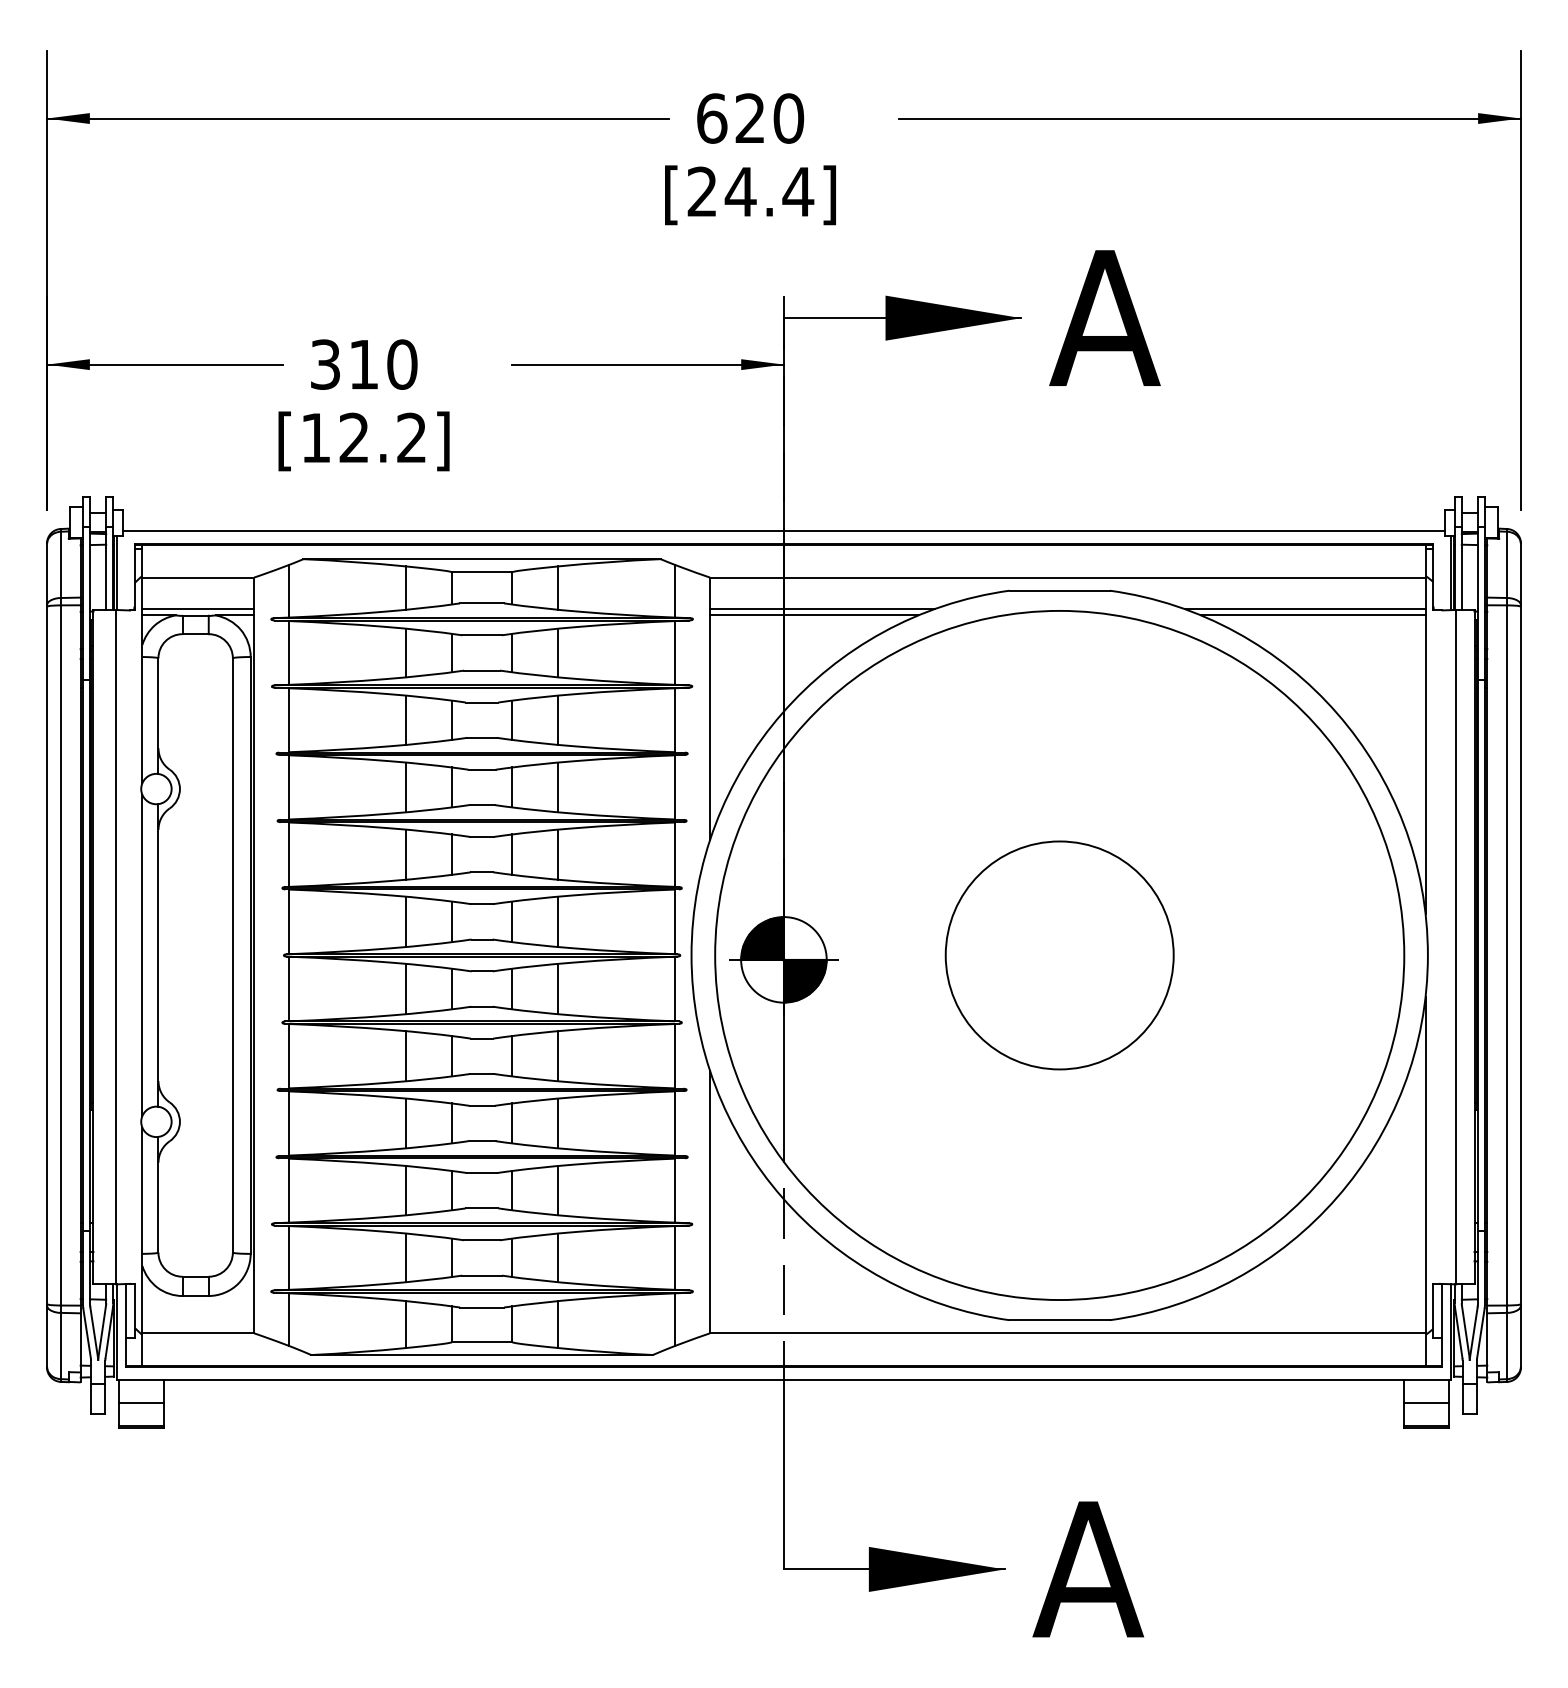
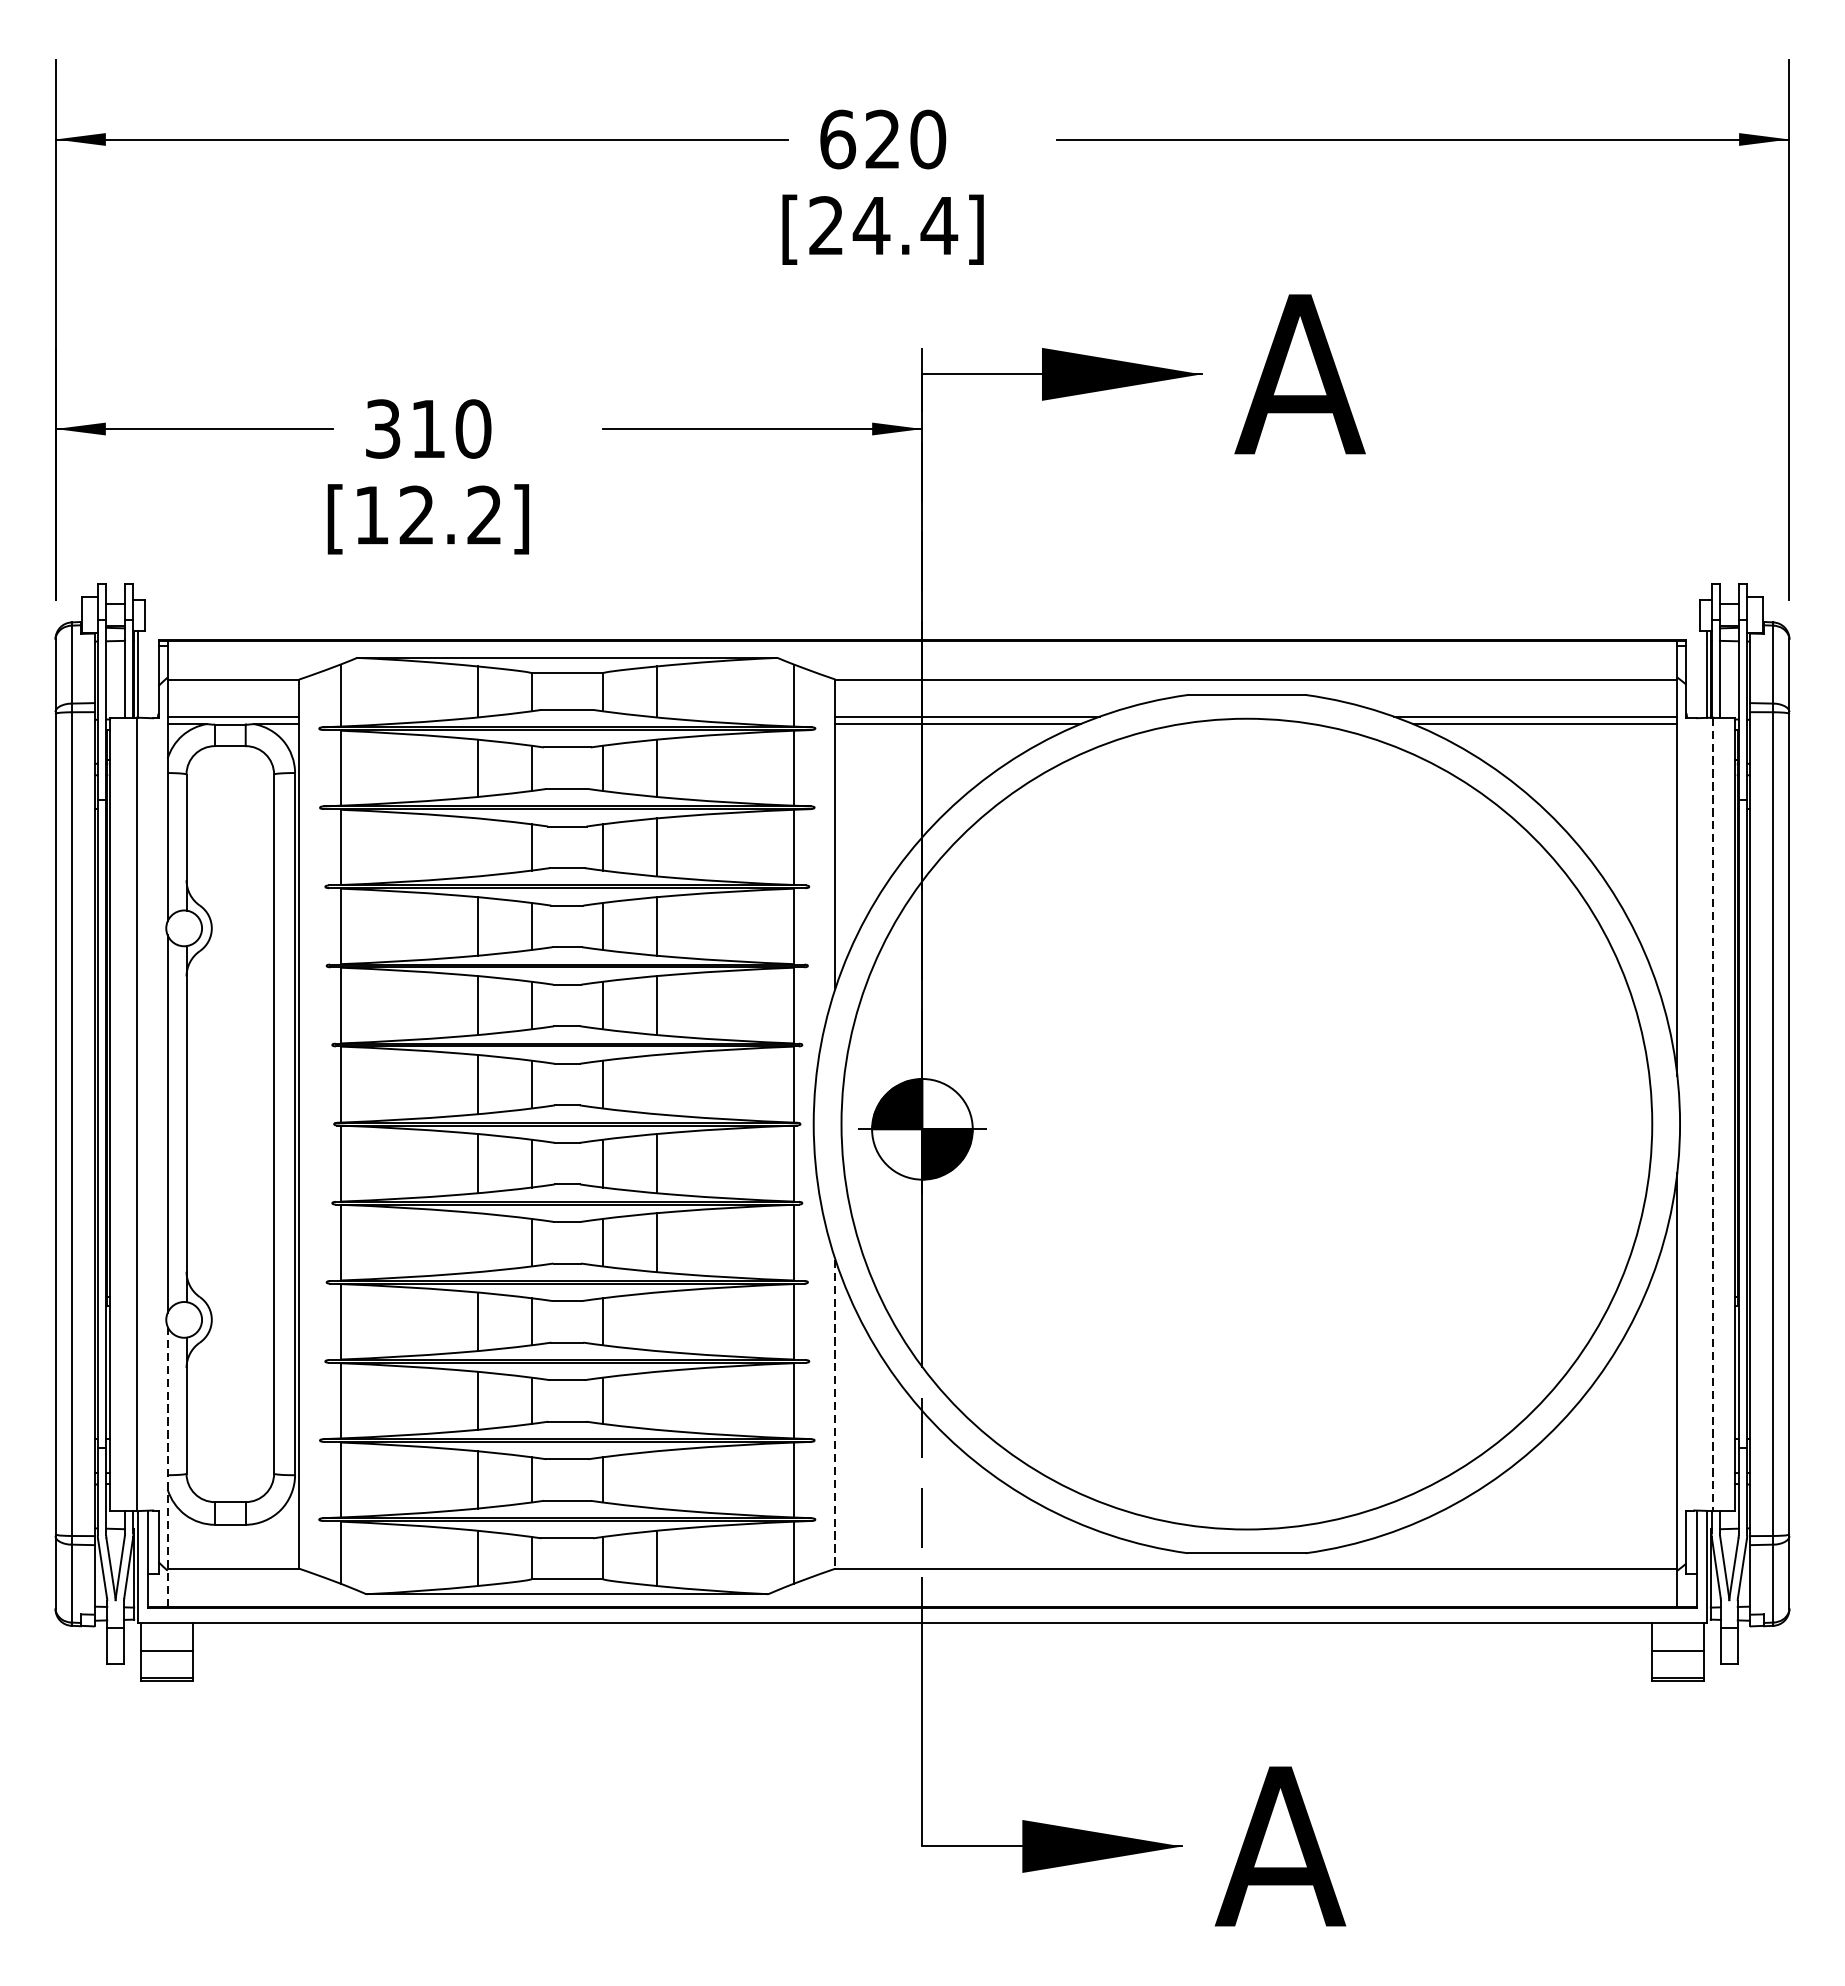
line: (783, 531) -> (921, 625), removed
line: (406, 719) -> (478, 846), removed
line: (558, 921) -> (657, 1084), removed
line: (1456, 947) -> (1713, 1114), solid -> dashed
circle: (1059, 955) -> (1246, 1124), removed
line: (406, 1056) -> (478, 1243), removed
line: (558, 1123) -> (657, 1321), removed
line: (558, 1190) -> (657, 1400), removed
line: (710, 1202) -> (836, 1414), solid -> dashed
line: (142, 1246) -> (167, 1466), solid -> dashed
line: (558, 1257) -> (657, 1479), removed

